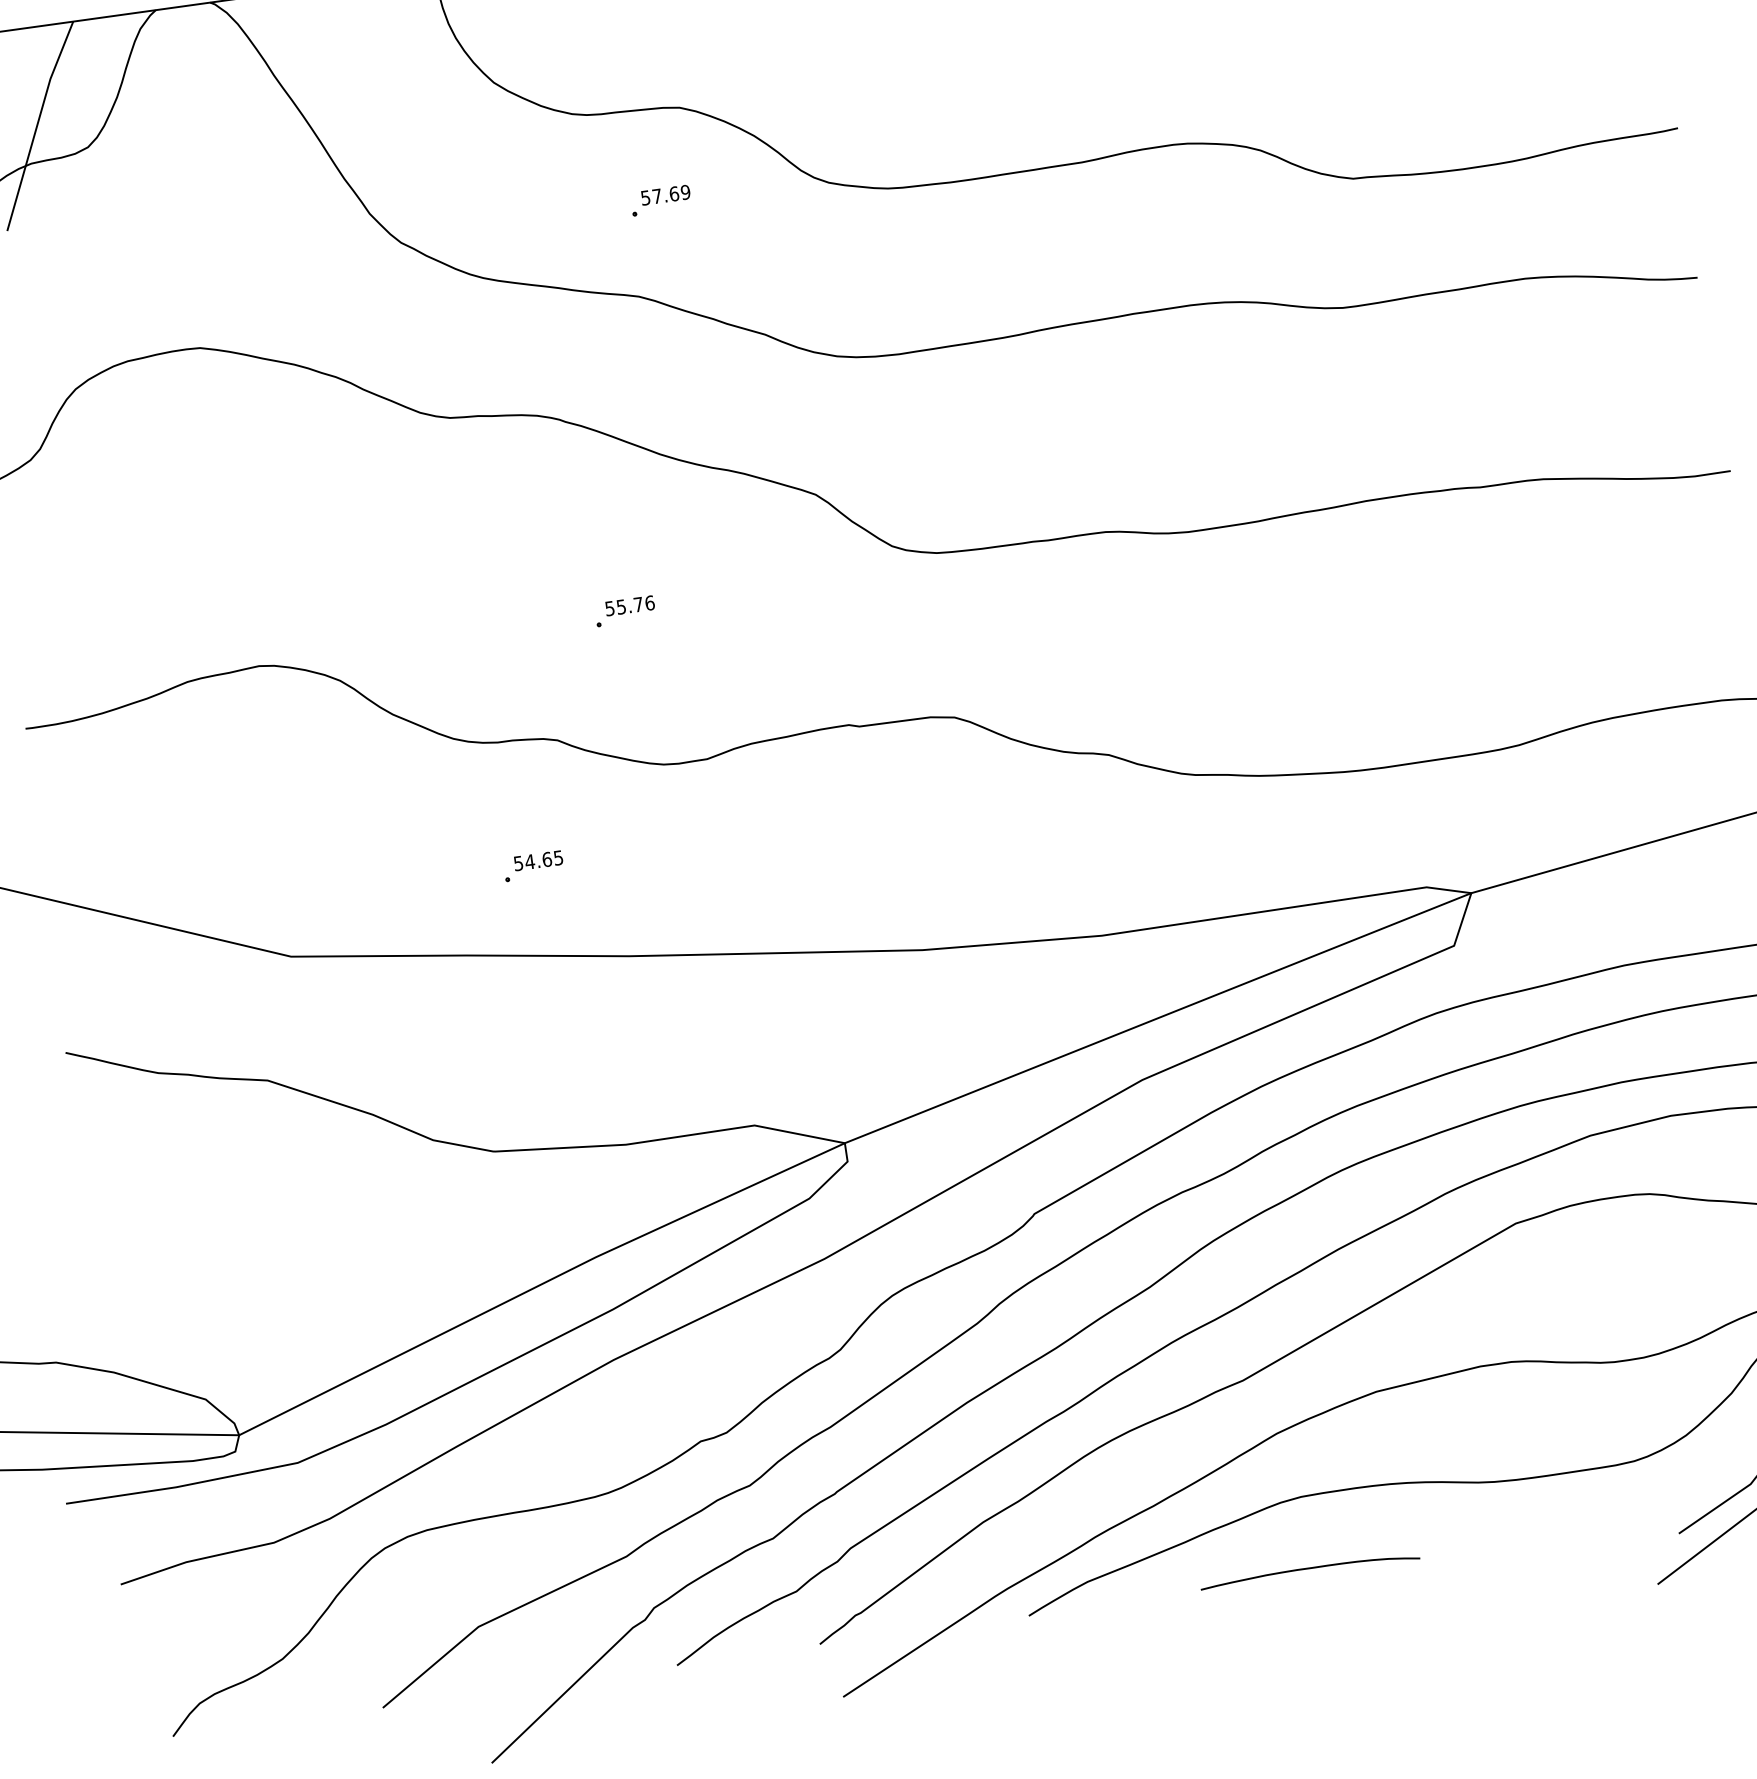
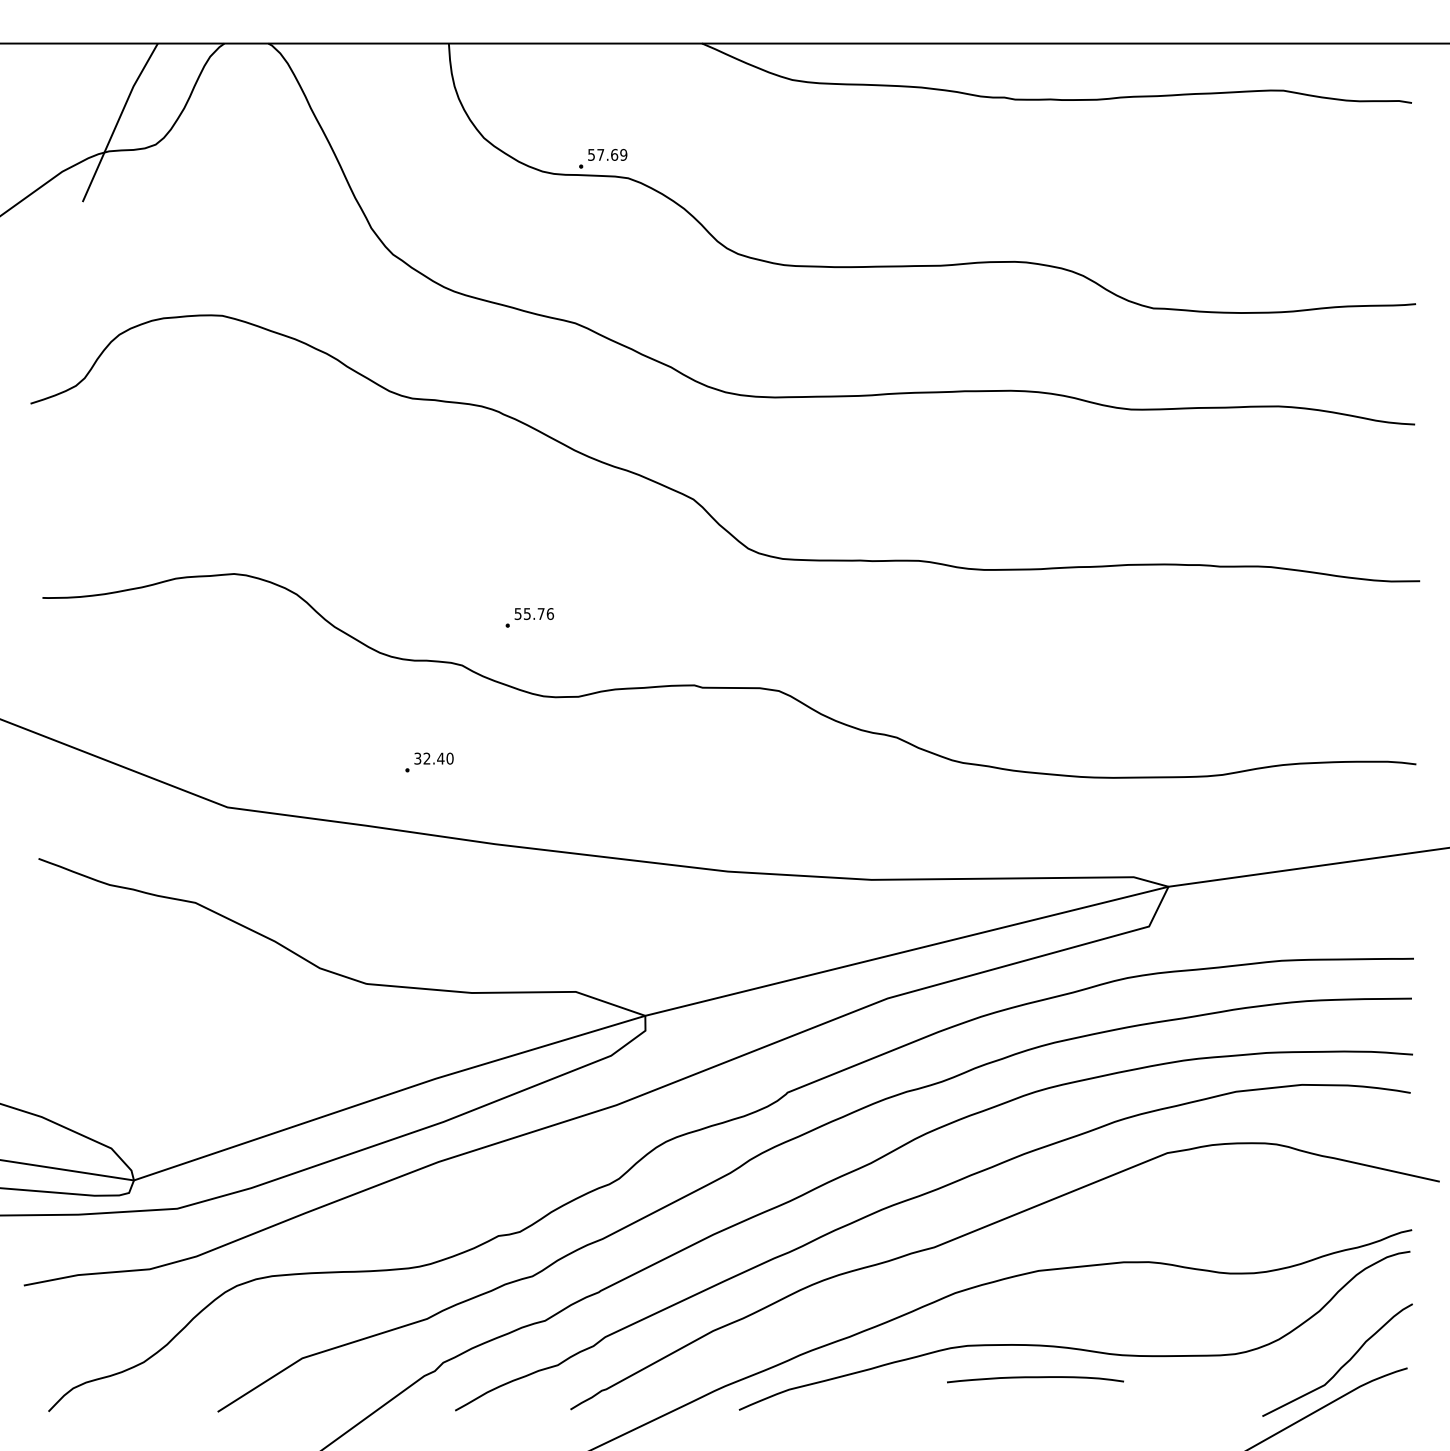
part: (661, 200) -> (603, 158), moved
part: (624, 610) -> (529, 617), moved
text: (537, 860) -> (433, 758), 54.65 -> 32.40
curve: (1309, 1569) -> (1035, 1378), moved

